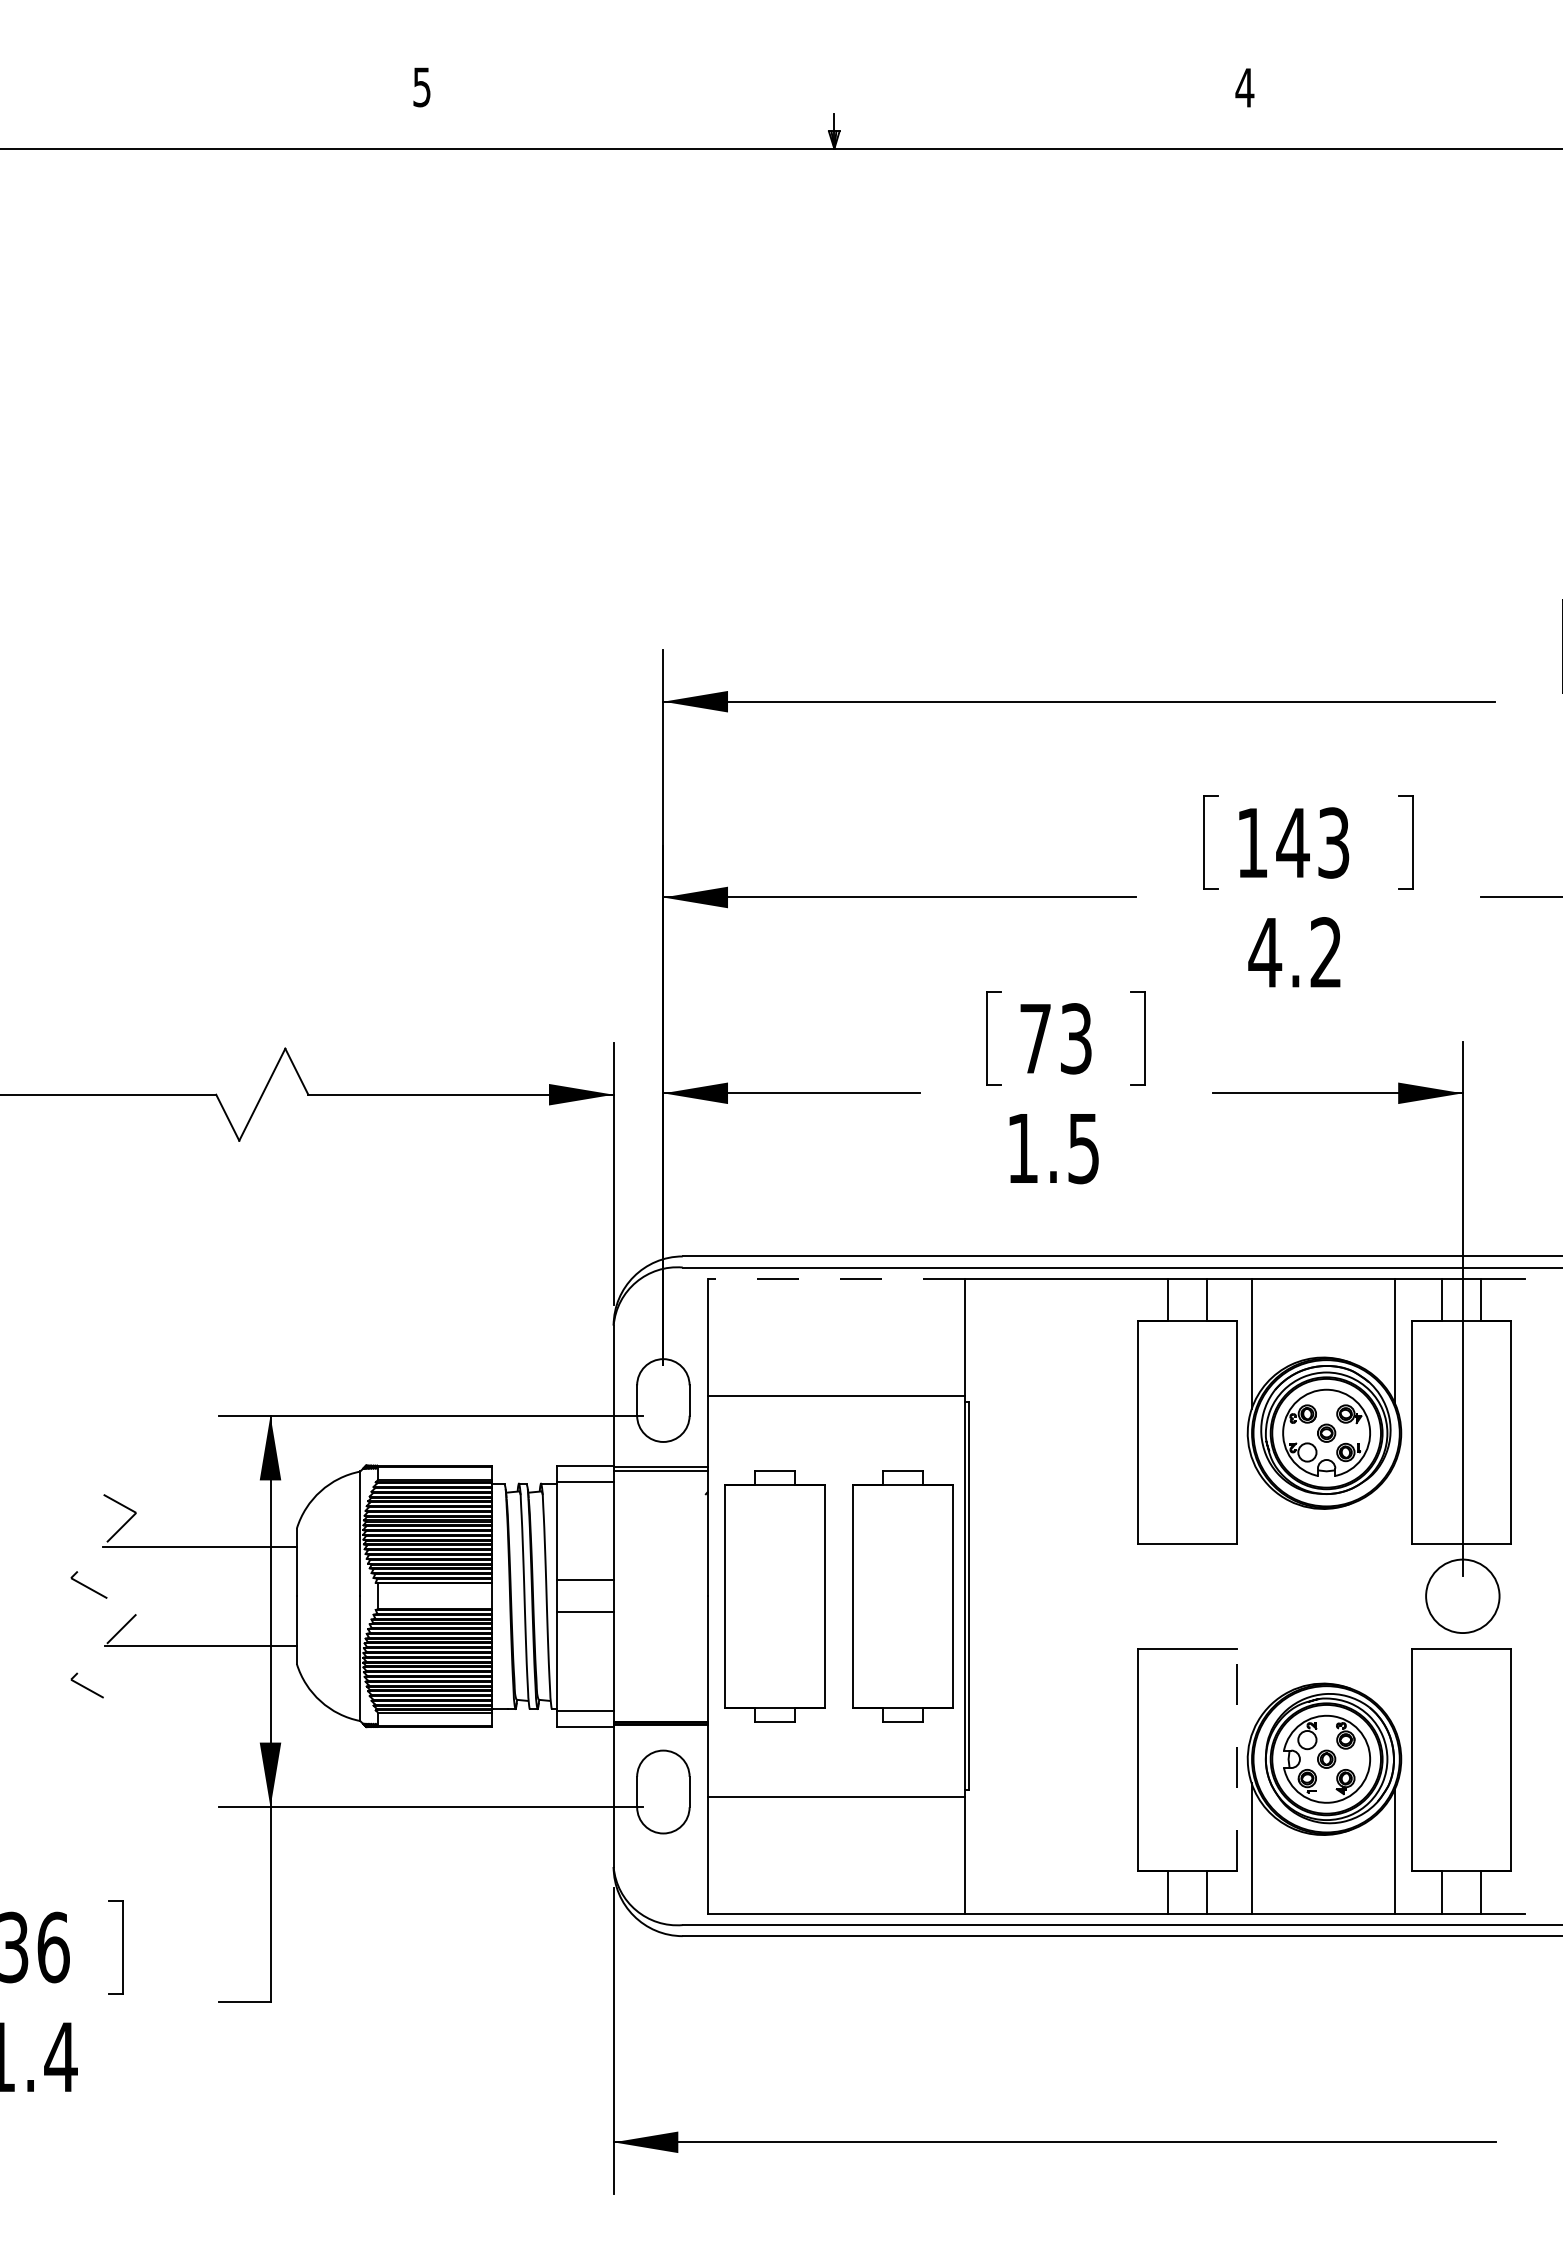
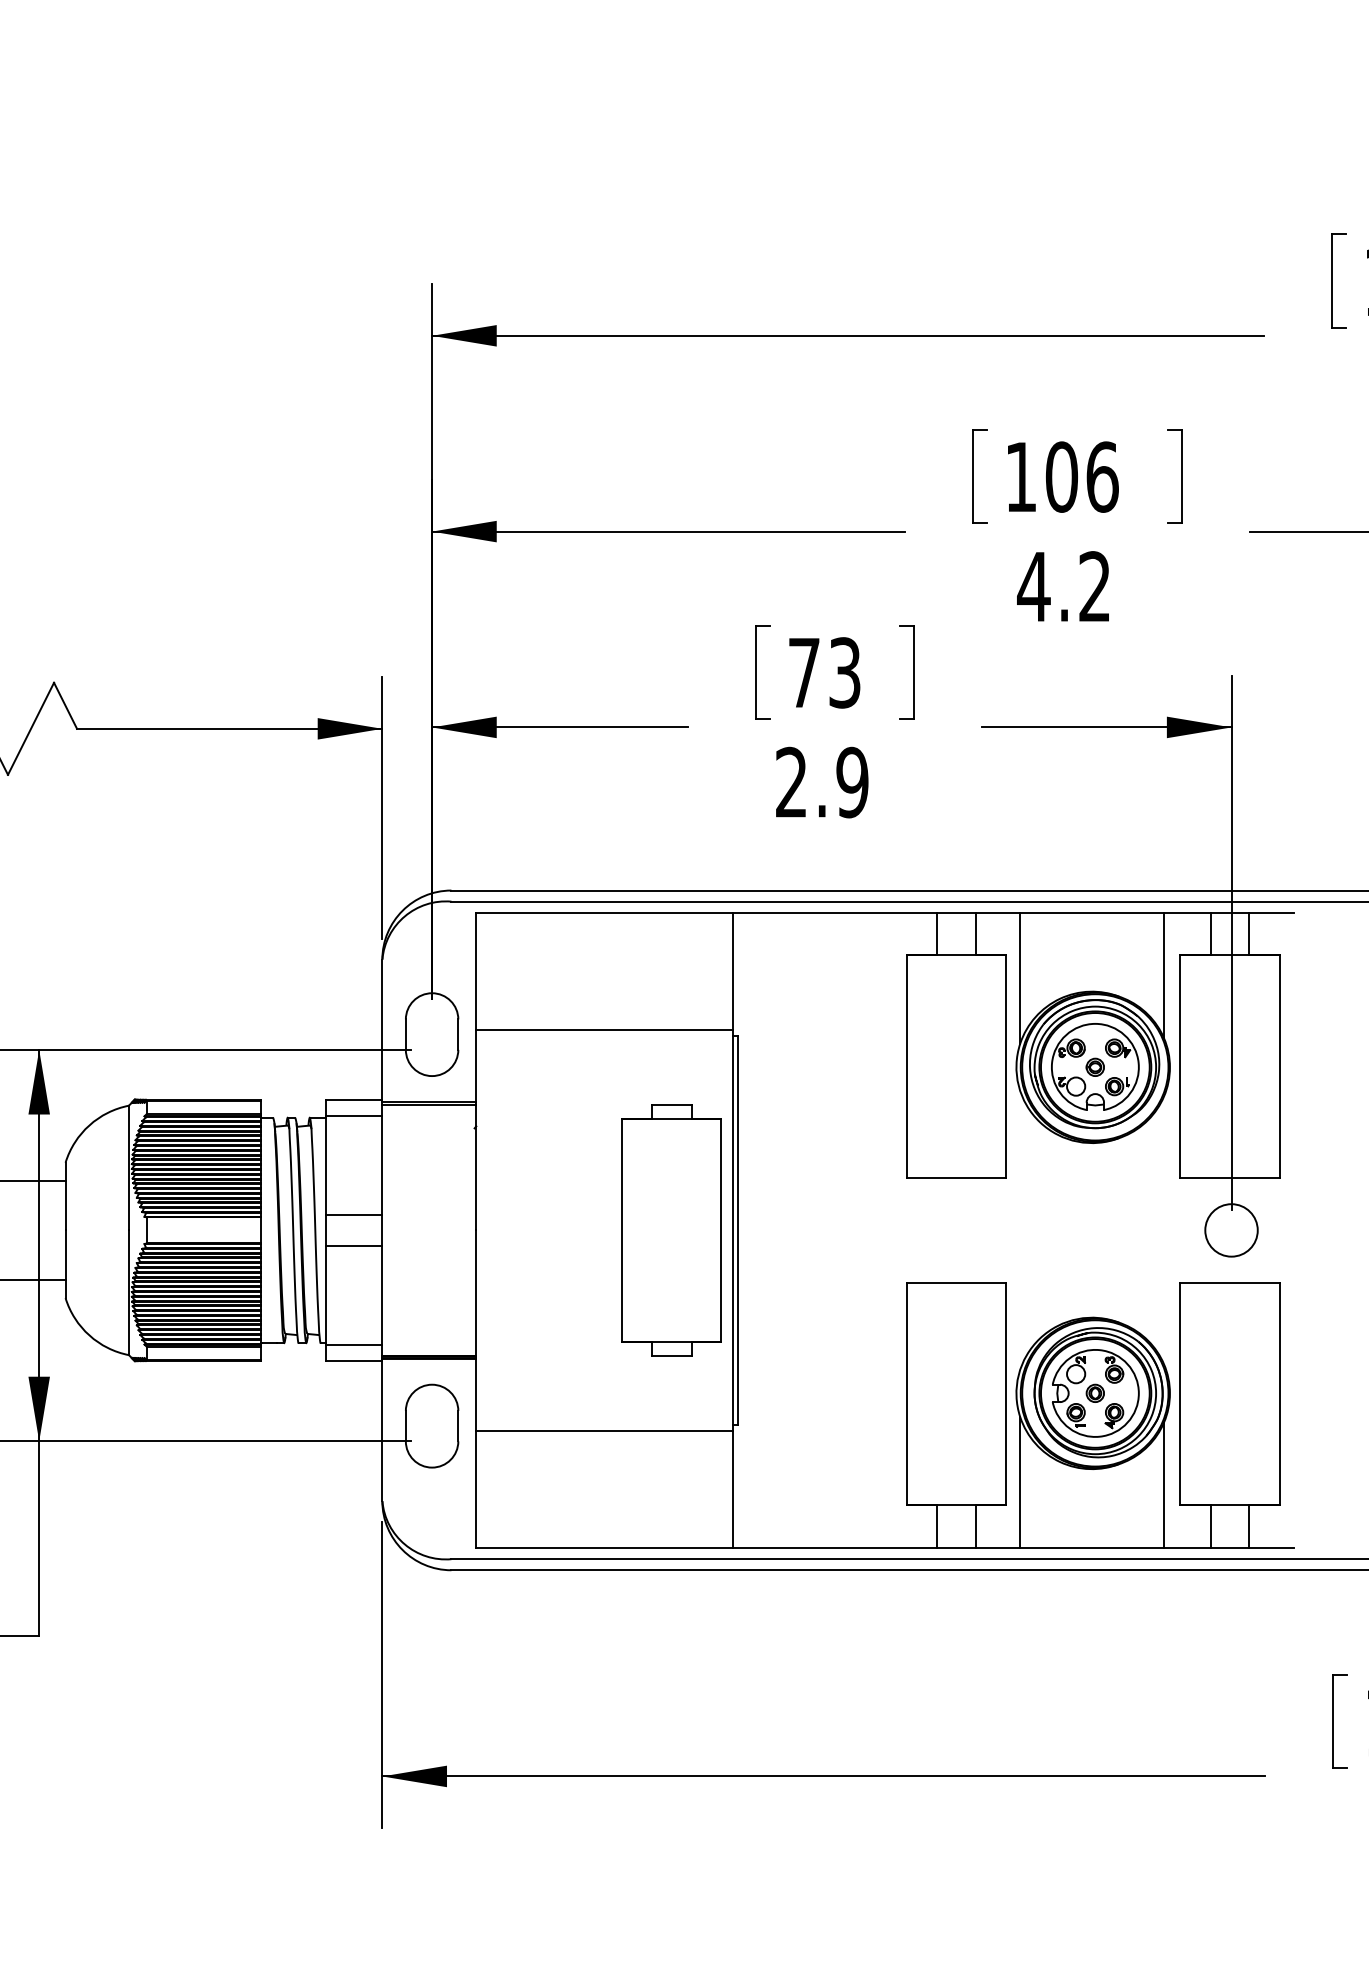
text: (1313, 842) -> (1082, 476), 143 -> 106
text: (1053, 1148) -> (822, 782), 1.5 -> 2.9
line: (835, 1278) -> (604, 912), dashed -> solid
part: (774, 1596) -> (543, 1230), removed
circle: (1462, 1596) -> (1231, 1230), size x0.71
line: (1237, 1759) -> (1006, 1393), dashed -> solid

